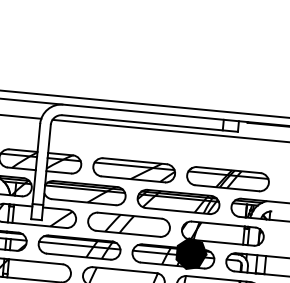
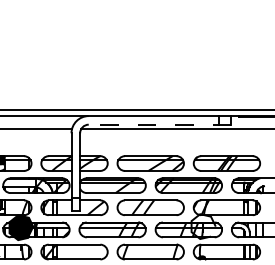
line: (149, 123) -> (159, 124), solid -> dashed
fill: (191, 253) -> (203, 226), removed

